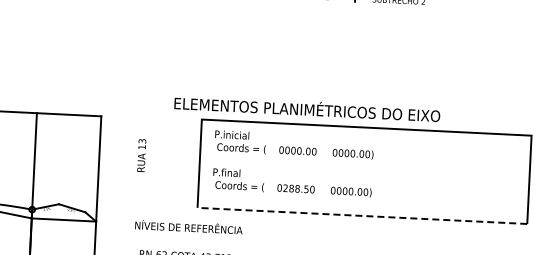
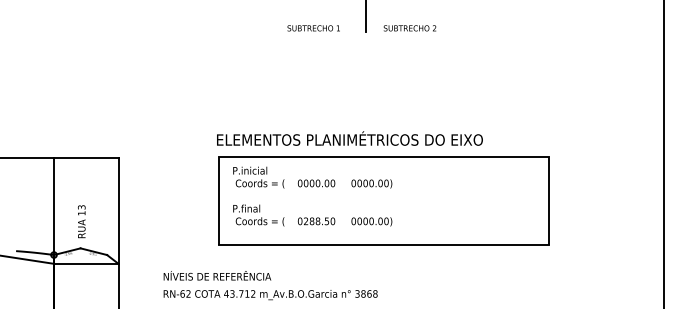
text: (306, 108) -> (349, 138), moved
text: (141, 155) -> (81, 221), moved
line: (361, 216) -> (383, 245), dashed -> solid
text: (189, 226) -> (217, 275), moved

